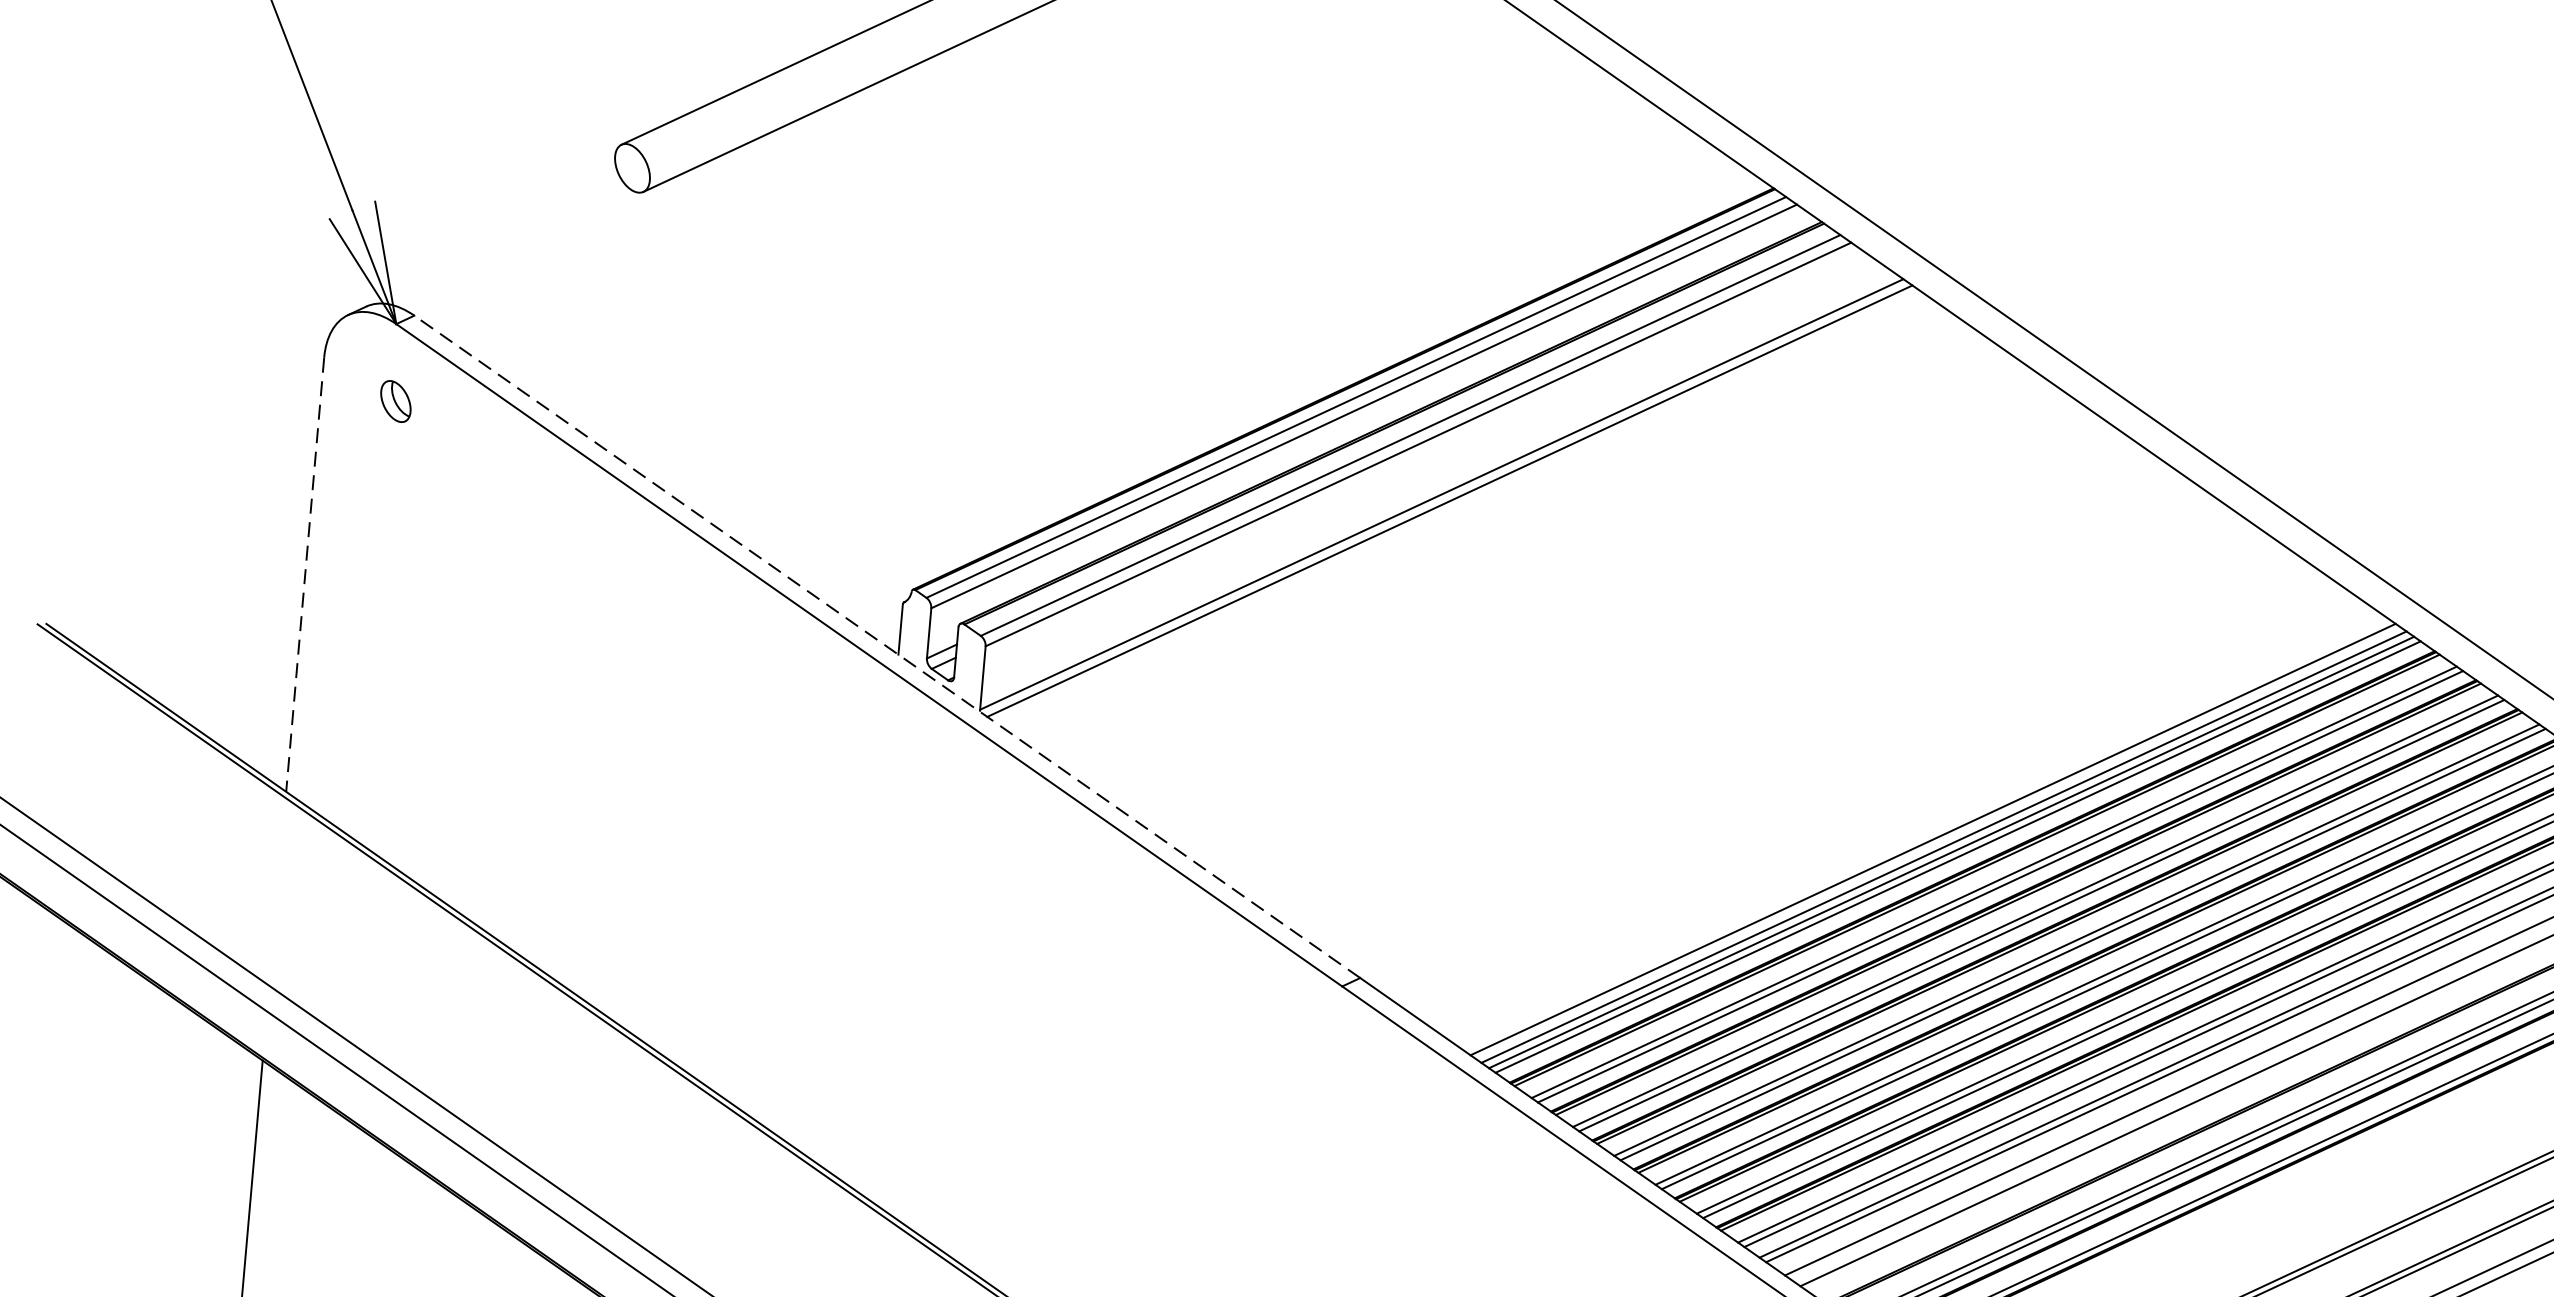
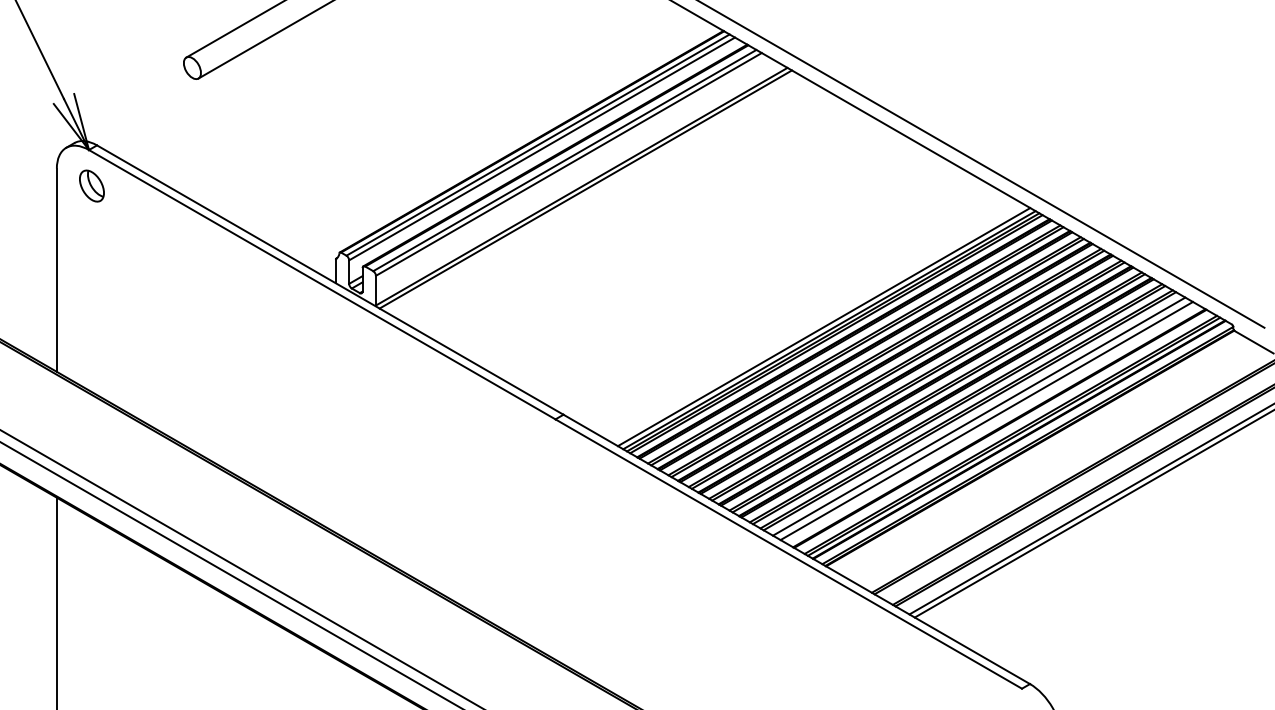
part: (394, 400) -> (91, 185), size x1.67
line: (304, 575) -> (56, 270), dashed -> solid
line: (885, 645) -> (329, 279), dashed -> solid

